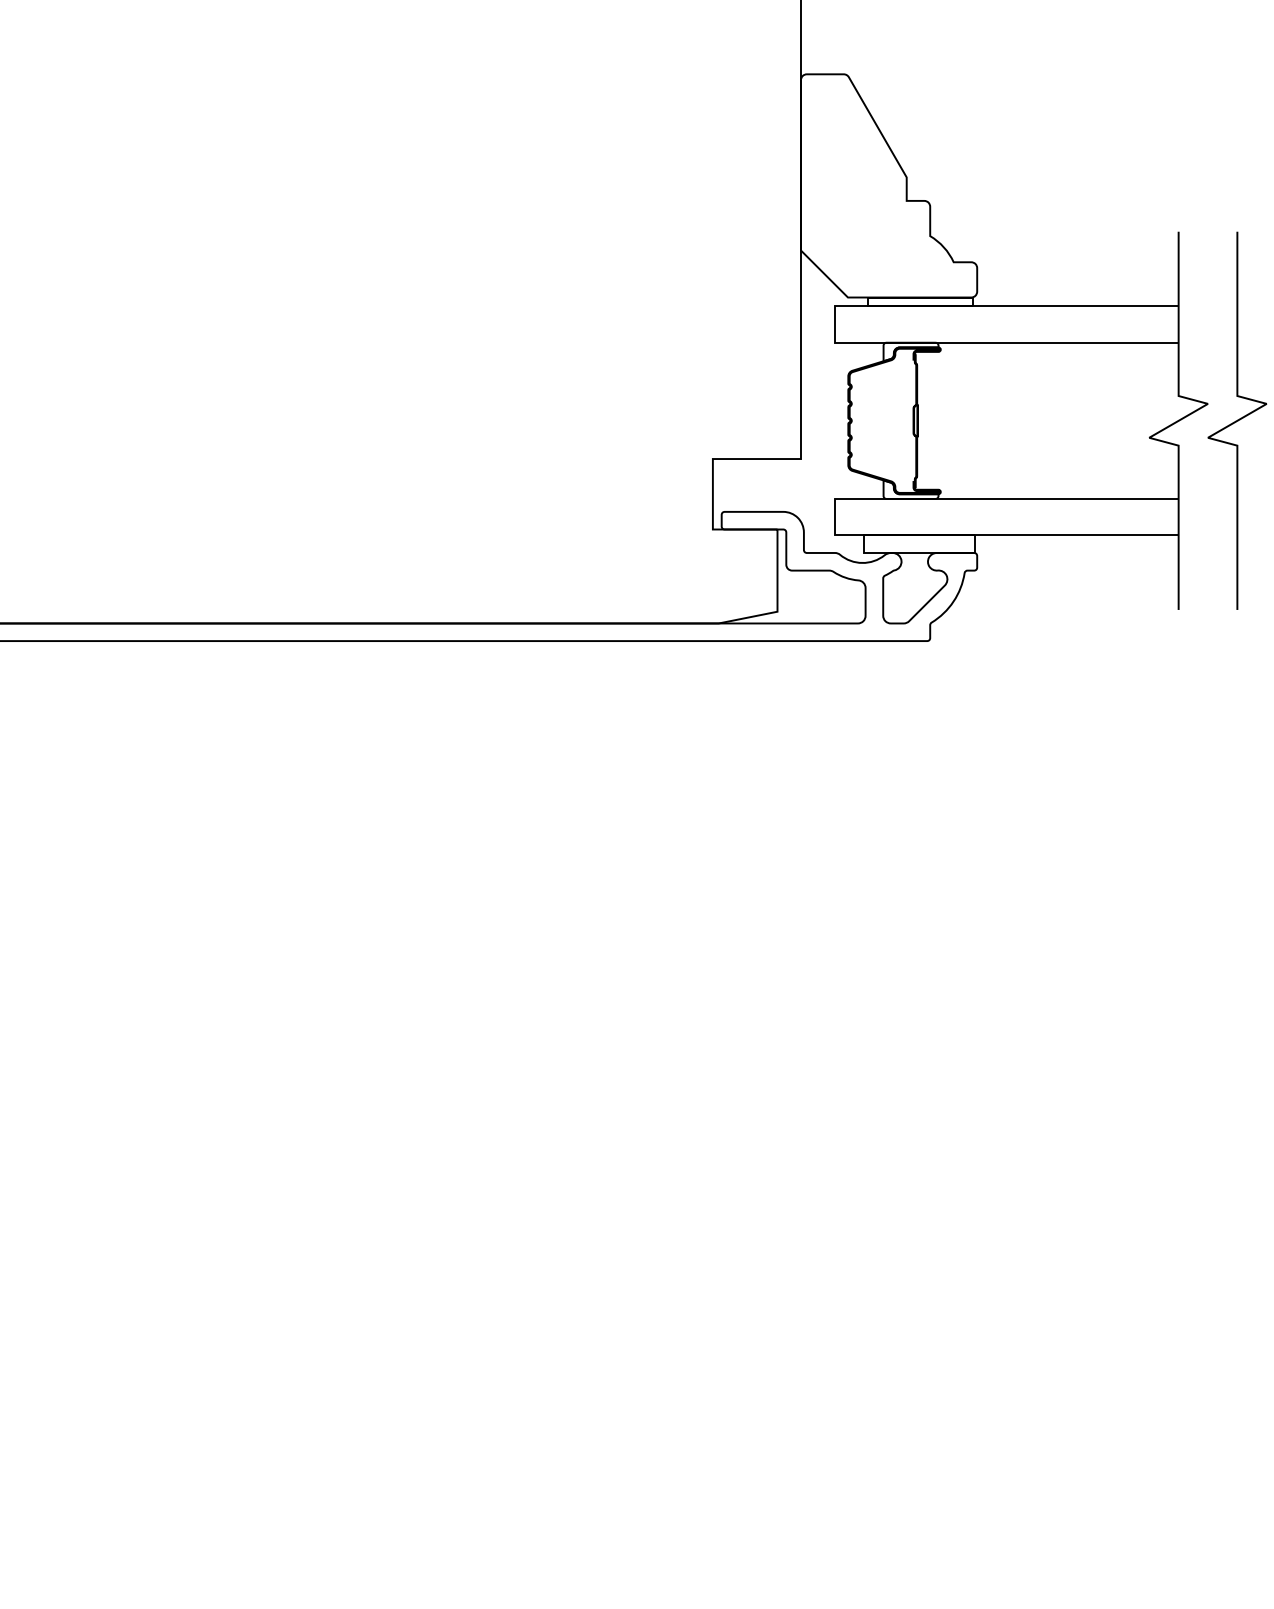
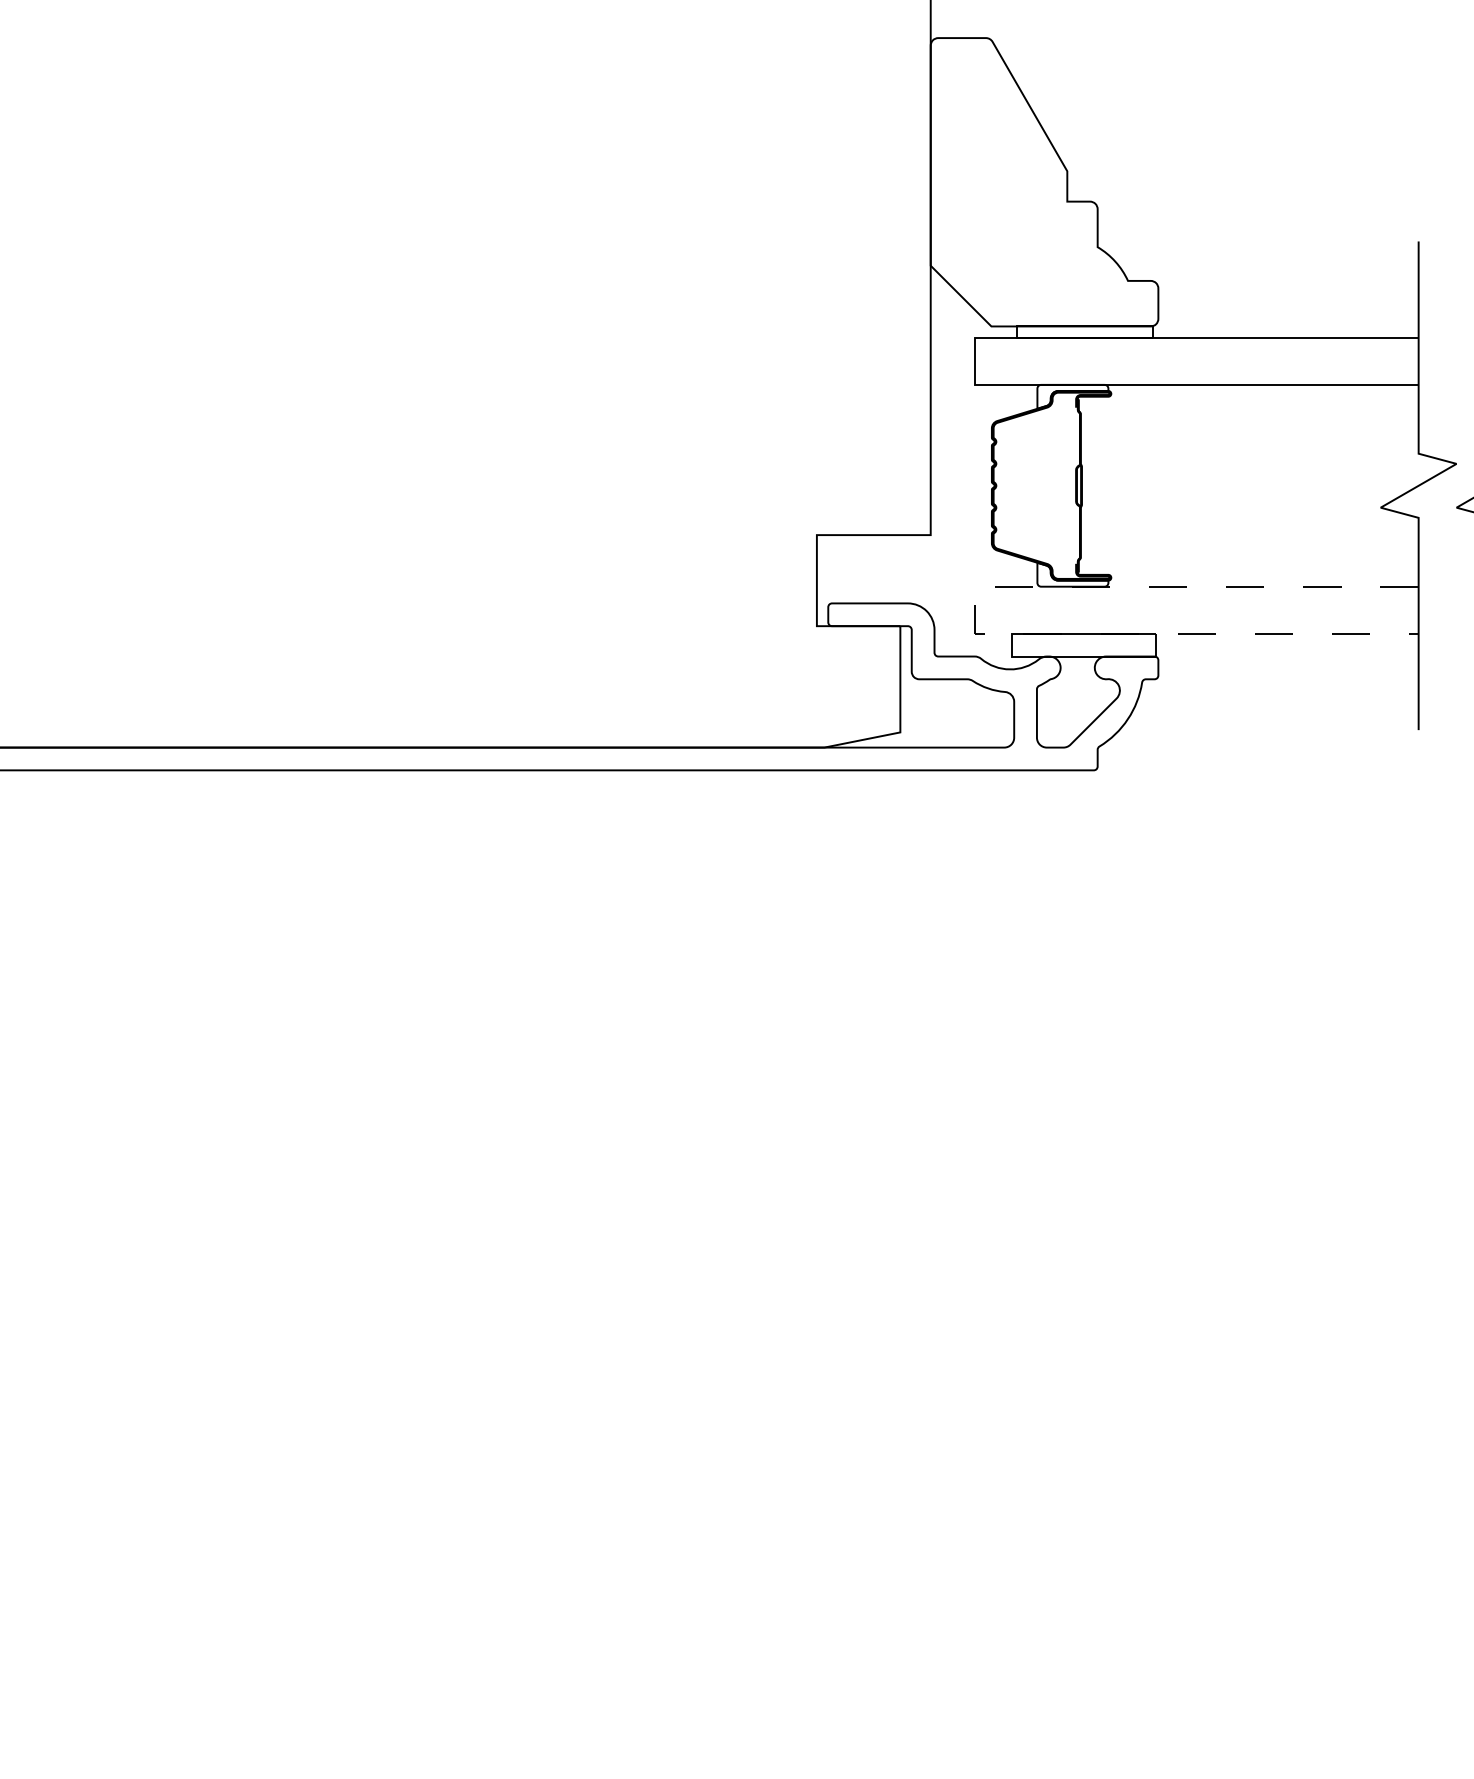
line: (835, 517) -> (975, 610), solid -> dashed

